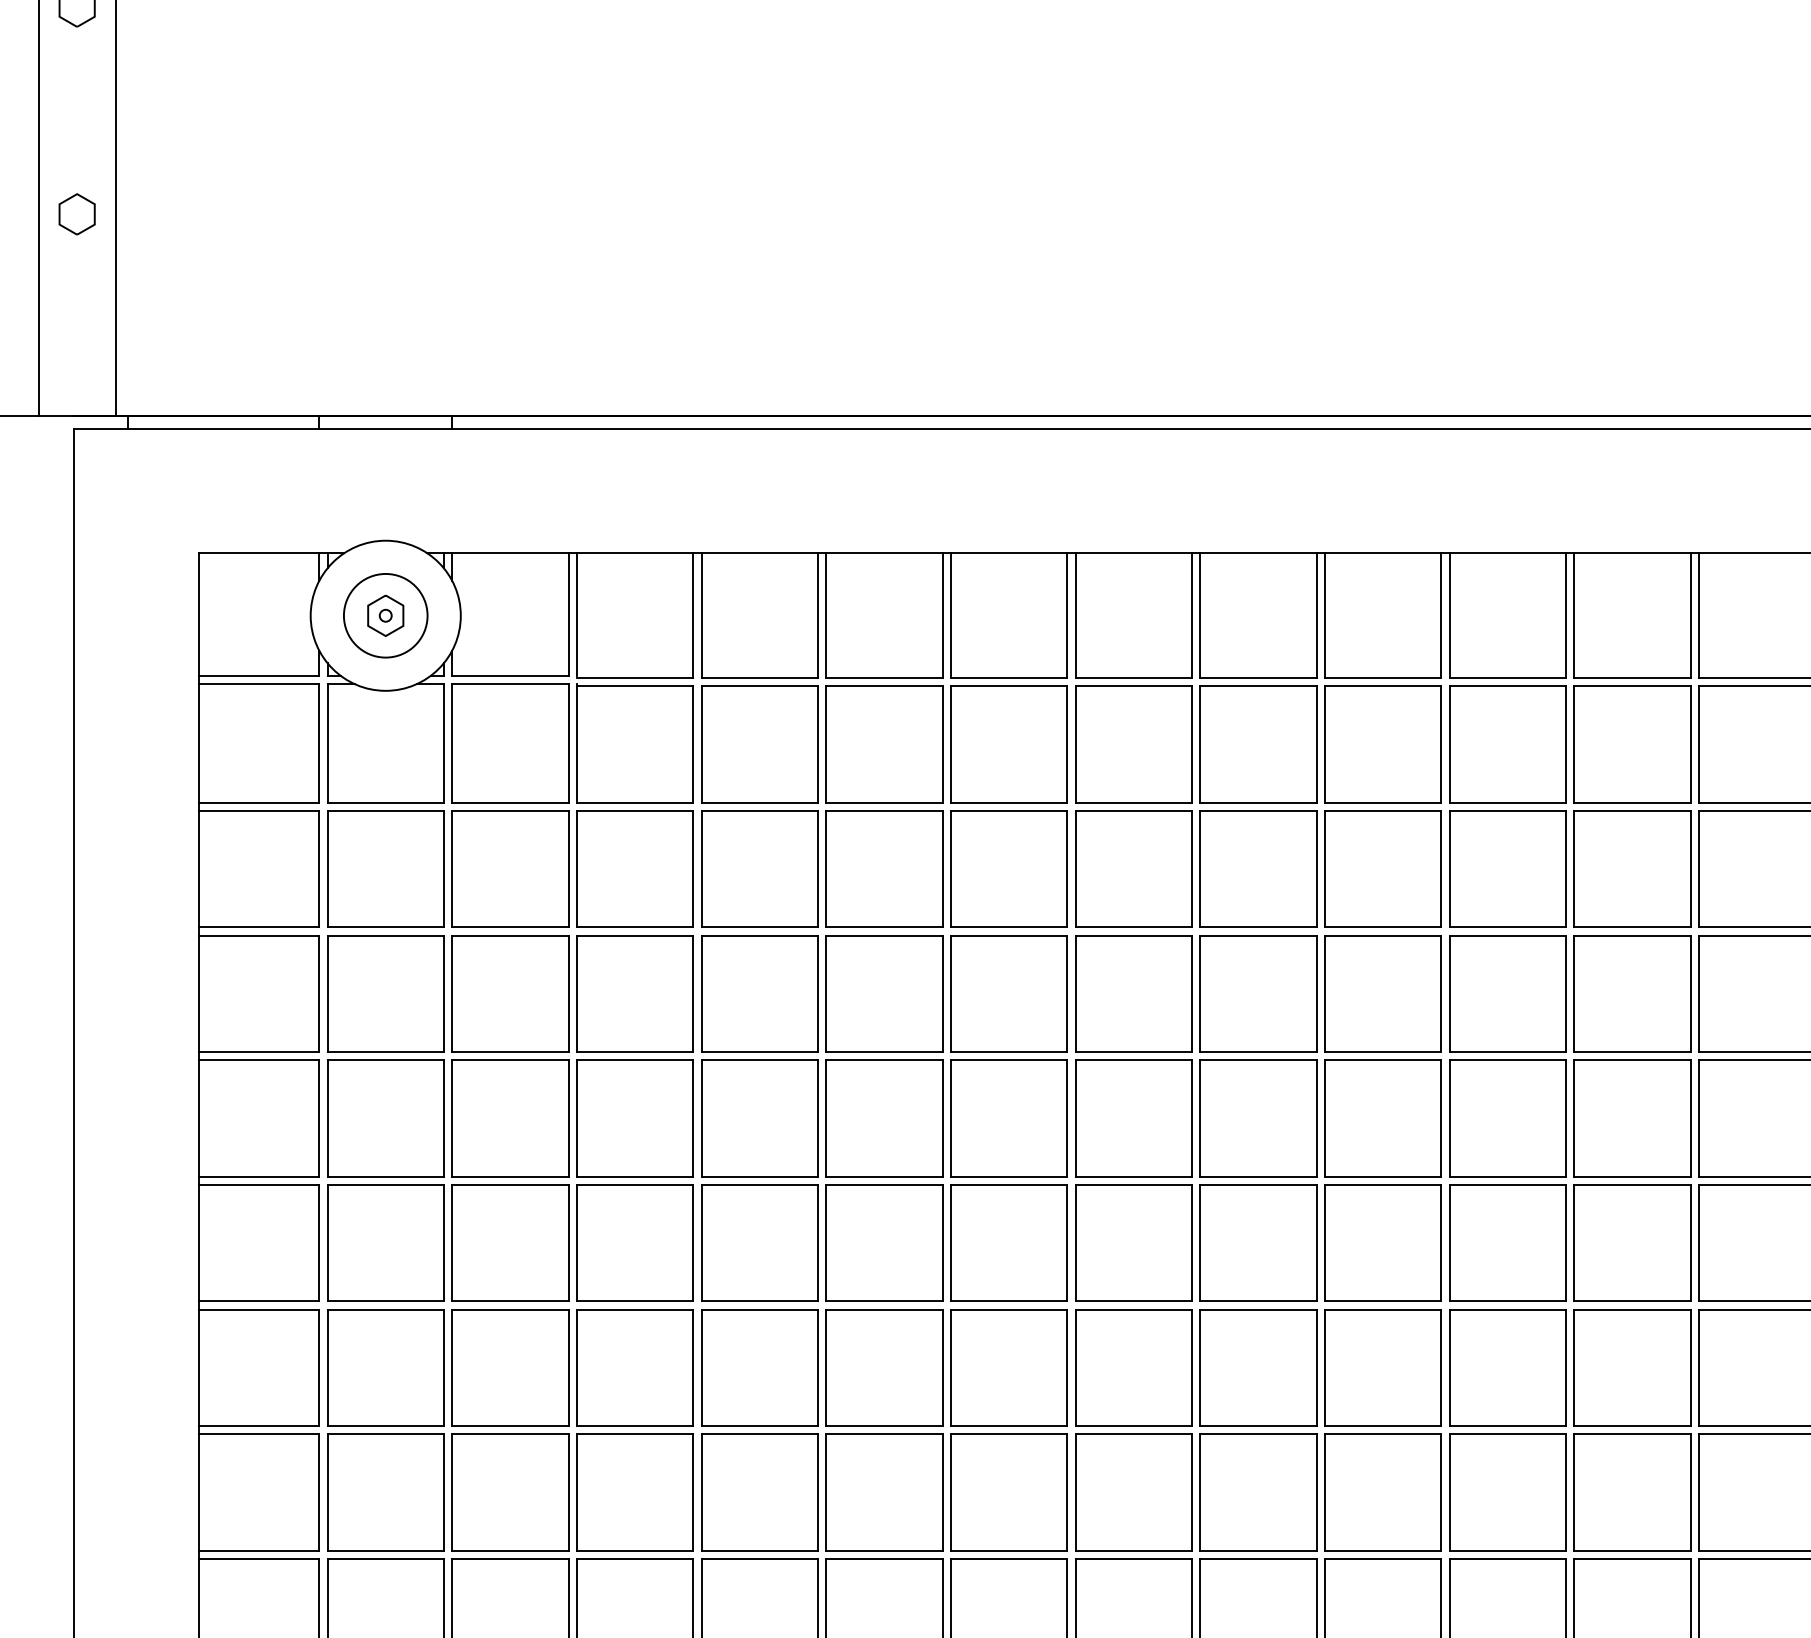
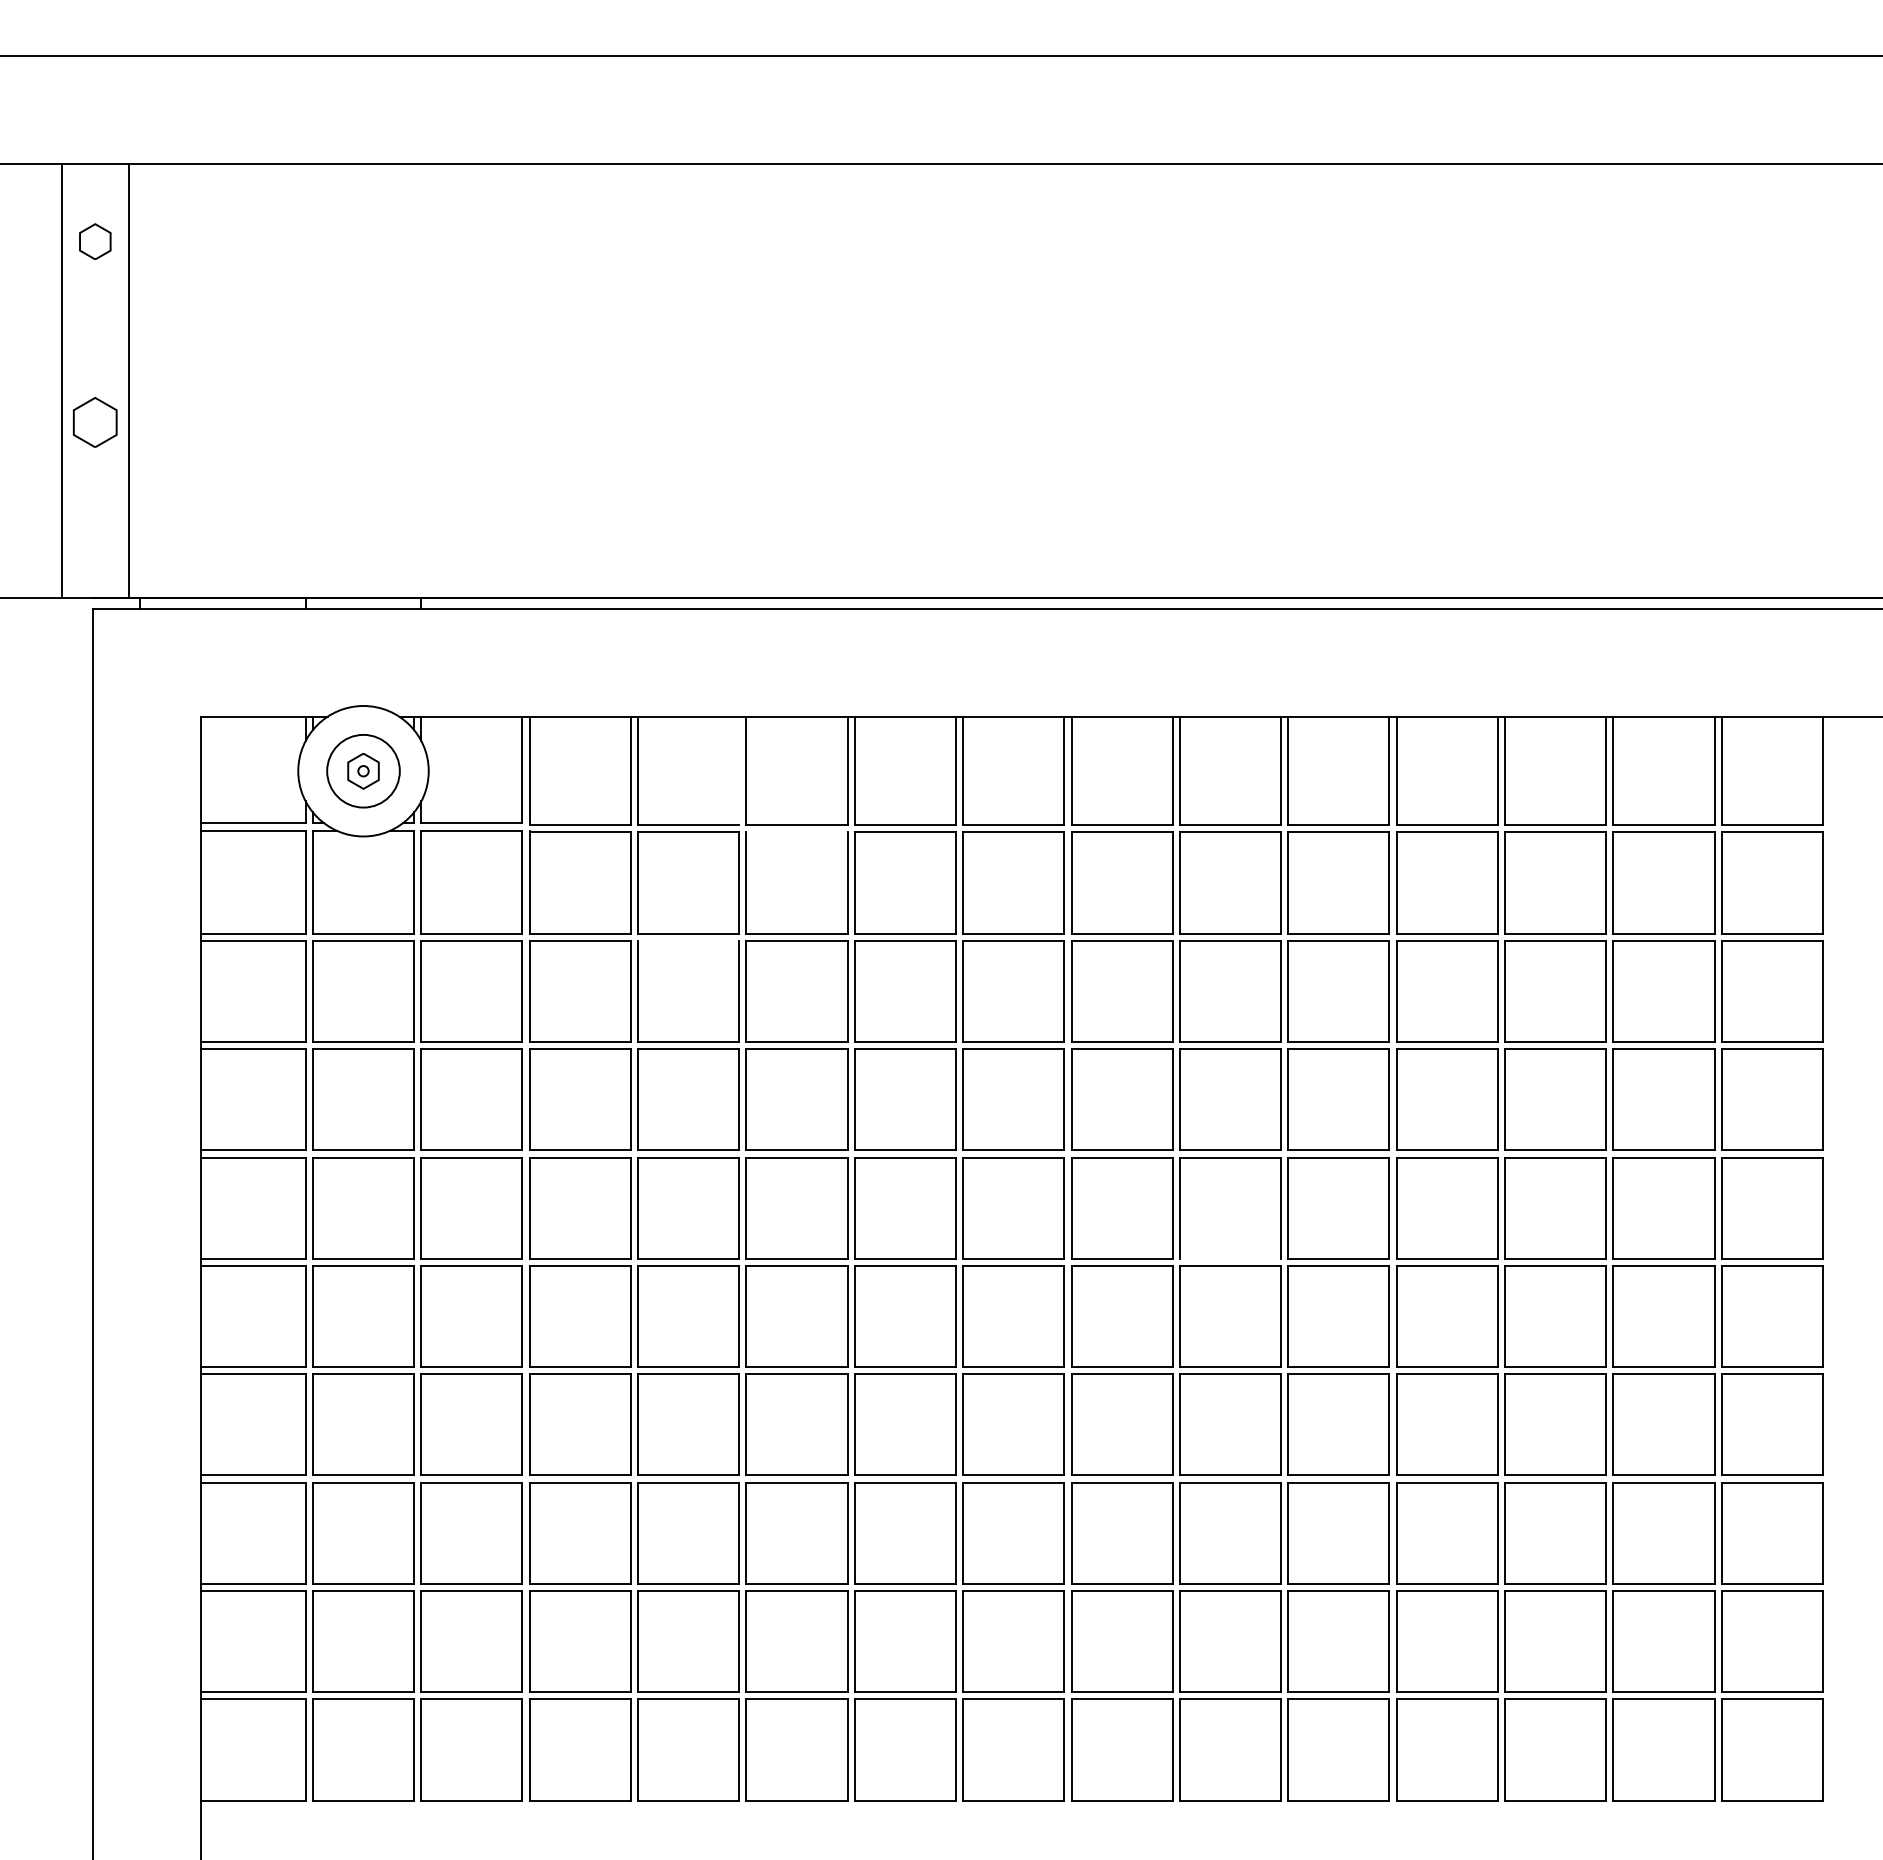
part: (77, 213) -> (95, 421), size x1.4
line: (818, 614) -> (739, 770), removed
line: (883, 686) -> (796, 832), removed
line: (759, 810) -> (688, 940), removed
line: (1383, 1176) -> (1230, 1258), removed

